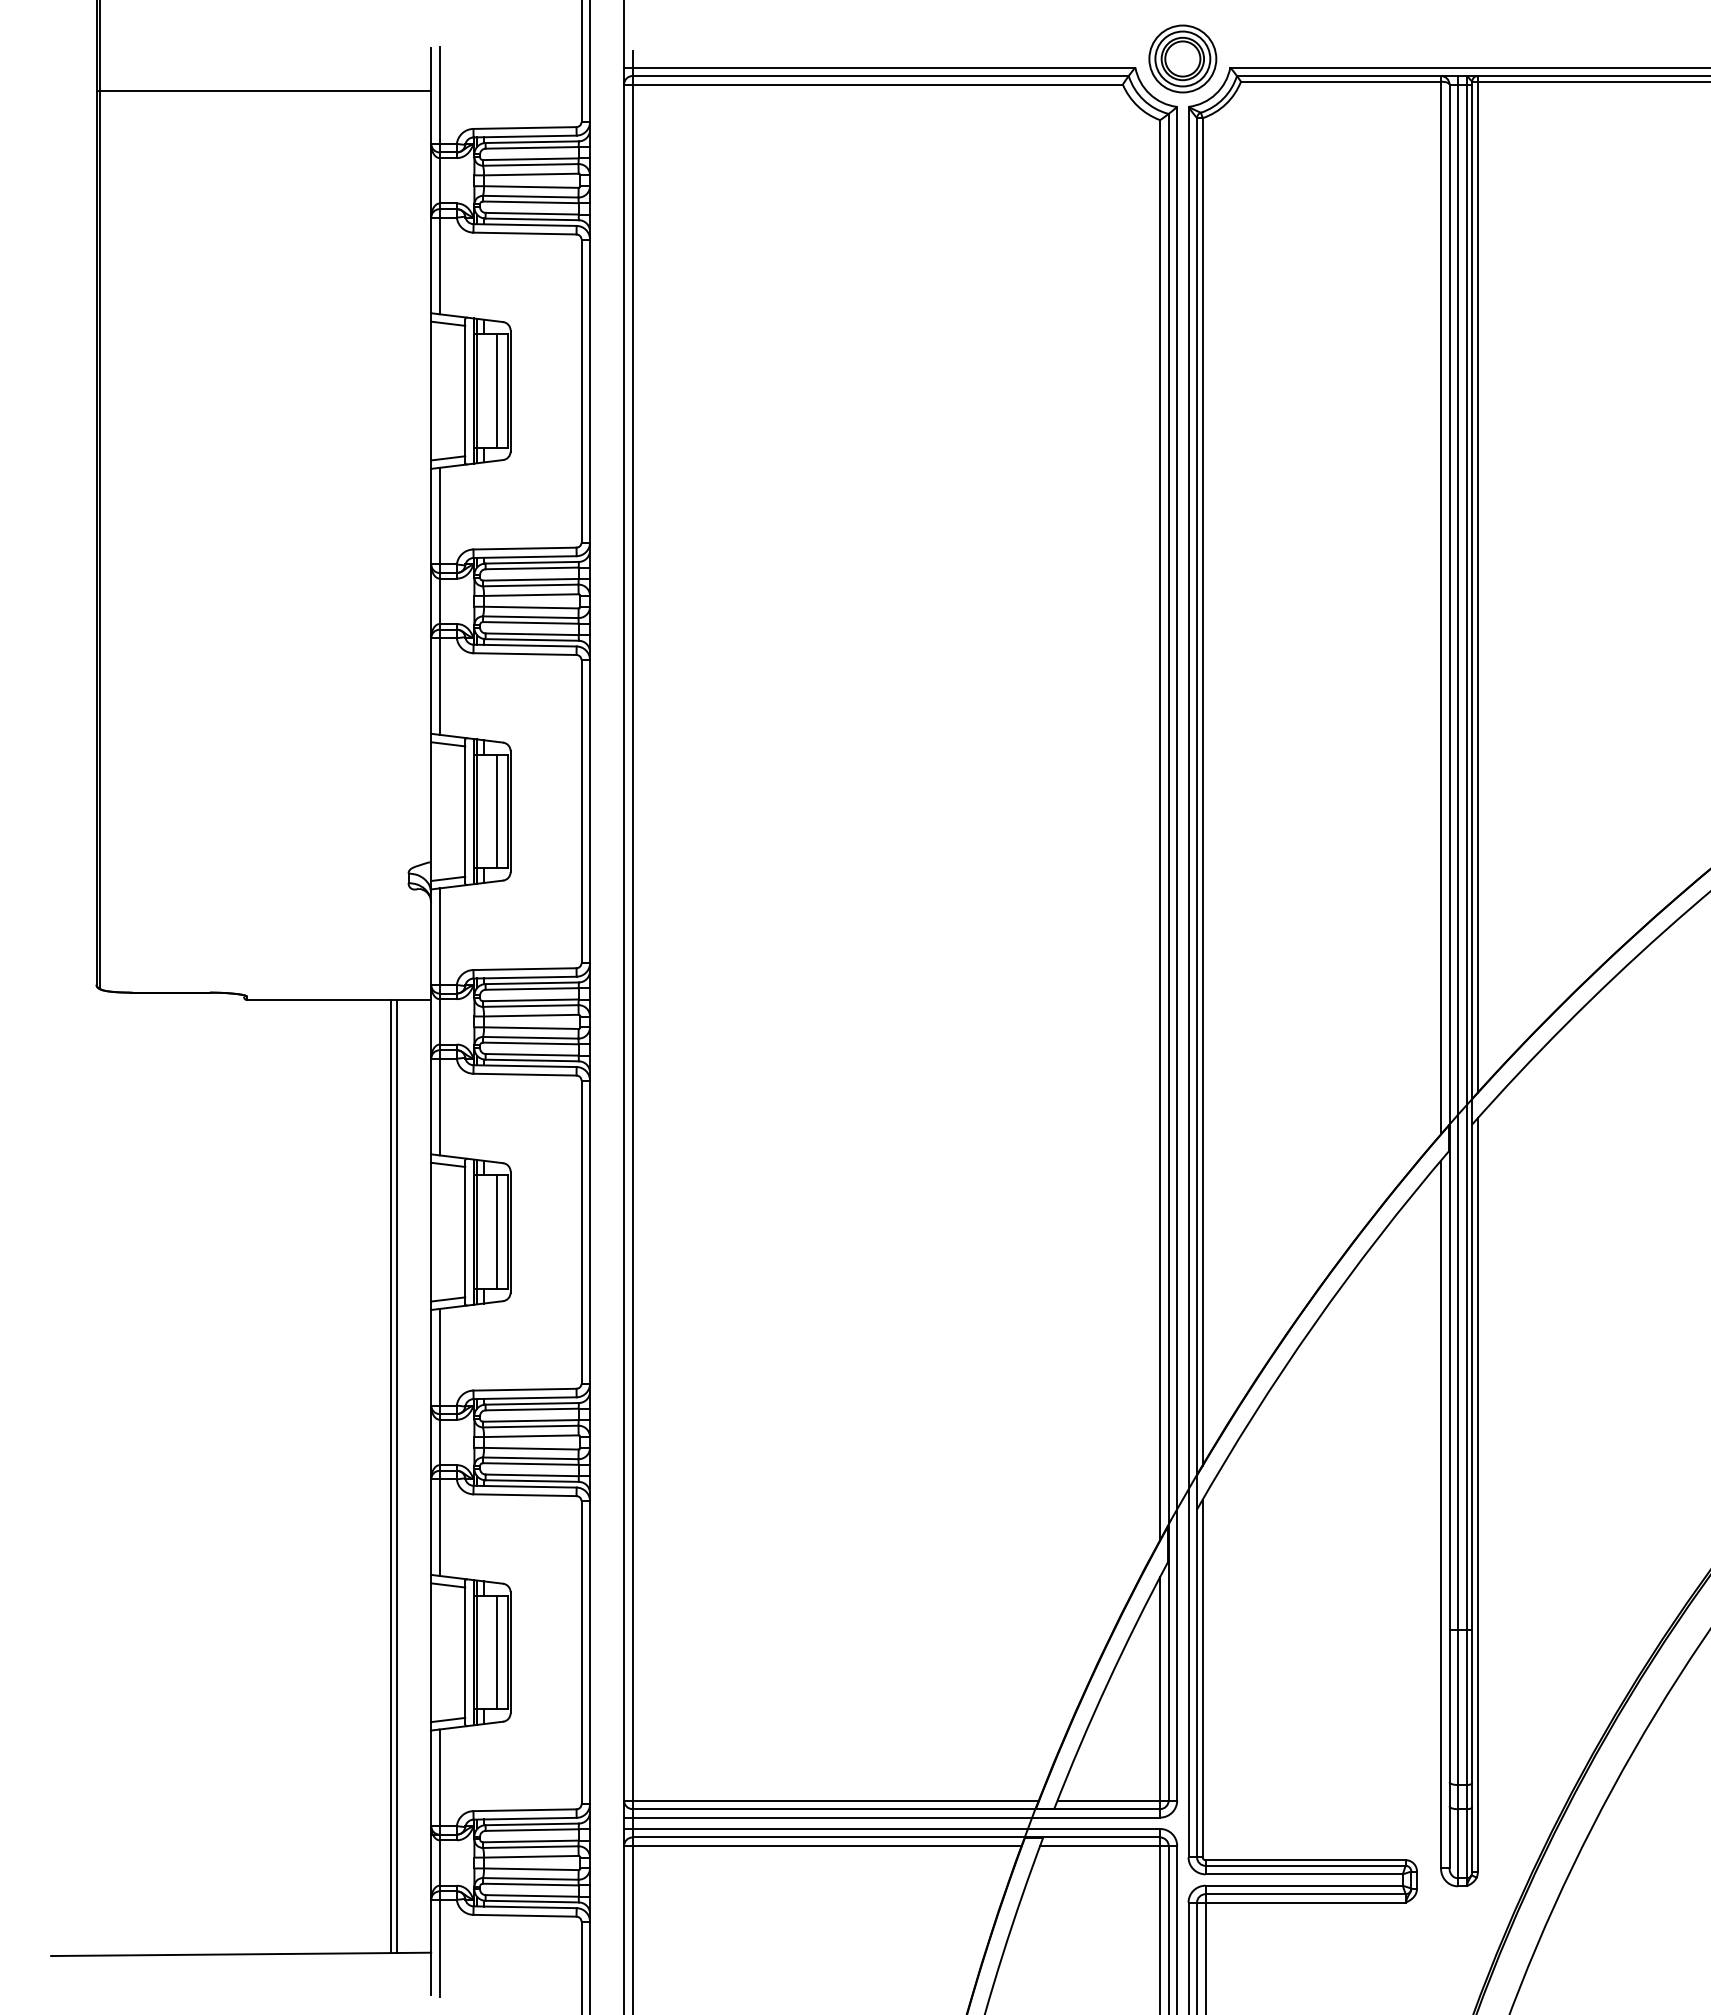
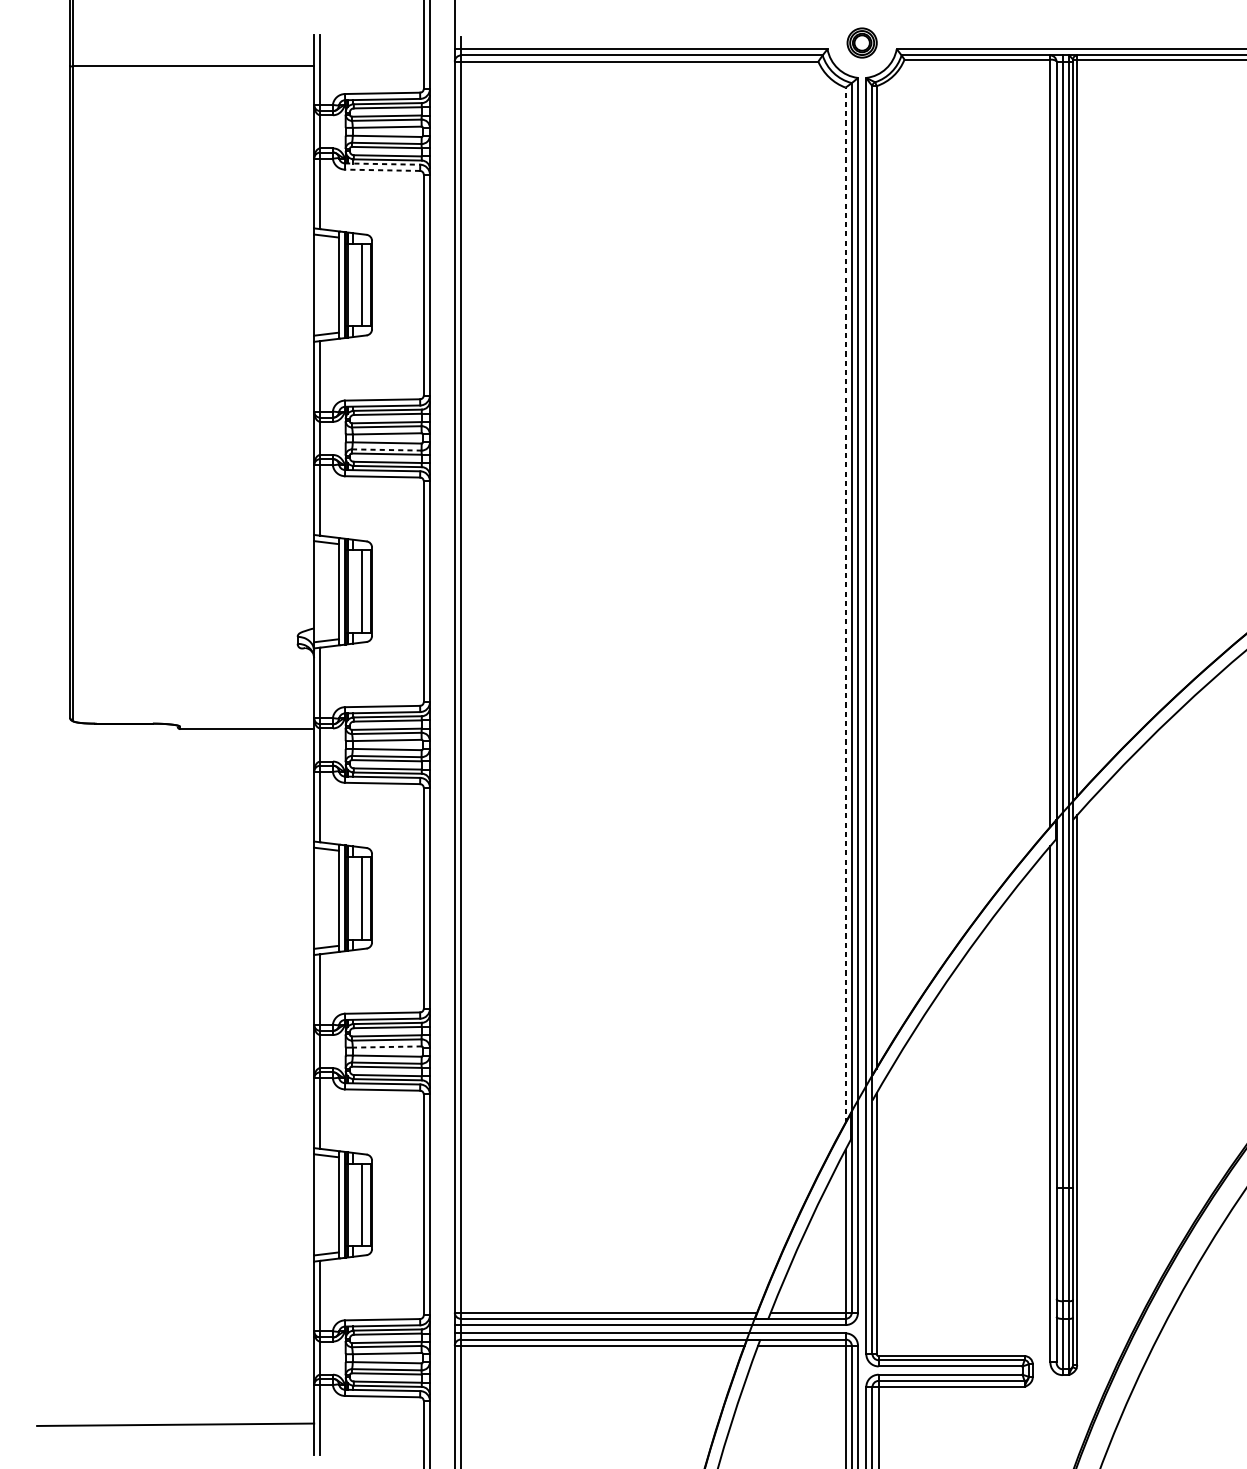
part: (1182, 58) -> (861, 42), size x0.6
line: (525, 225) -> (382, 164), solid -> dashed
line: (524, 233) -> (382, 170), solid -> dashed
line: (530, 617) -> (386, 450), solid -> dashed
line: (1160, 830) -> (845, 605), solid -> dashed
line: (530, 1436) -> (386, 1047), solid -> dashed
line: (391, 1476) -> (285, 1076), removed
line: (397, 1476) -> (289, 1076), removed

